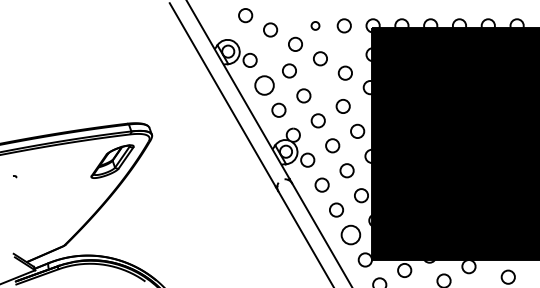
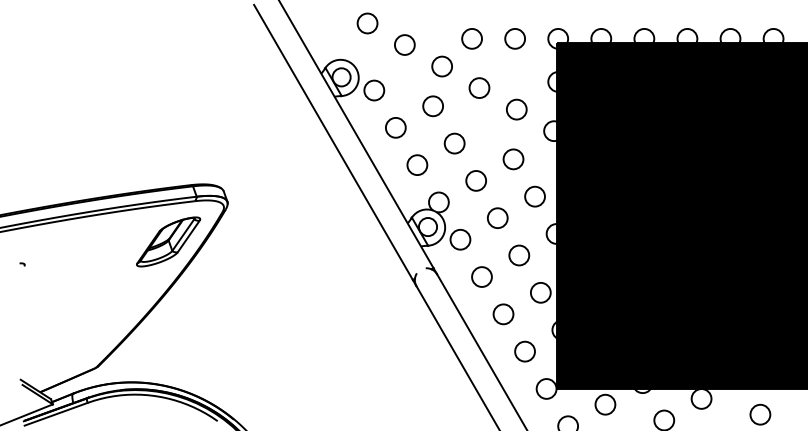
circle: (315, 25) -> (472, 38), size x1.67
circle: (264, 84) -> (395, 126), size x0.71
circle: (350, 234) -> (524, 350), size x0.71

